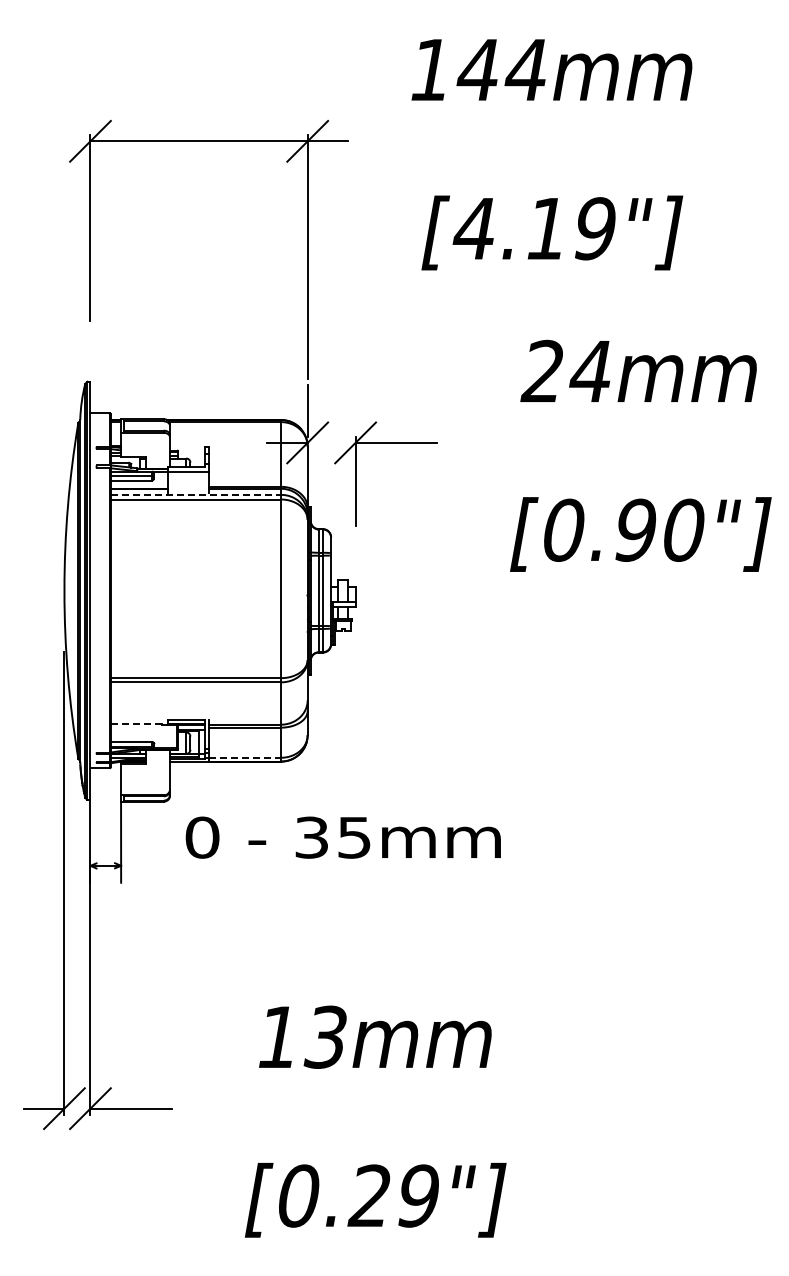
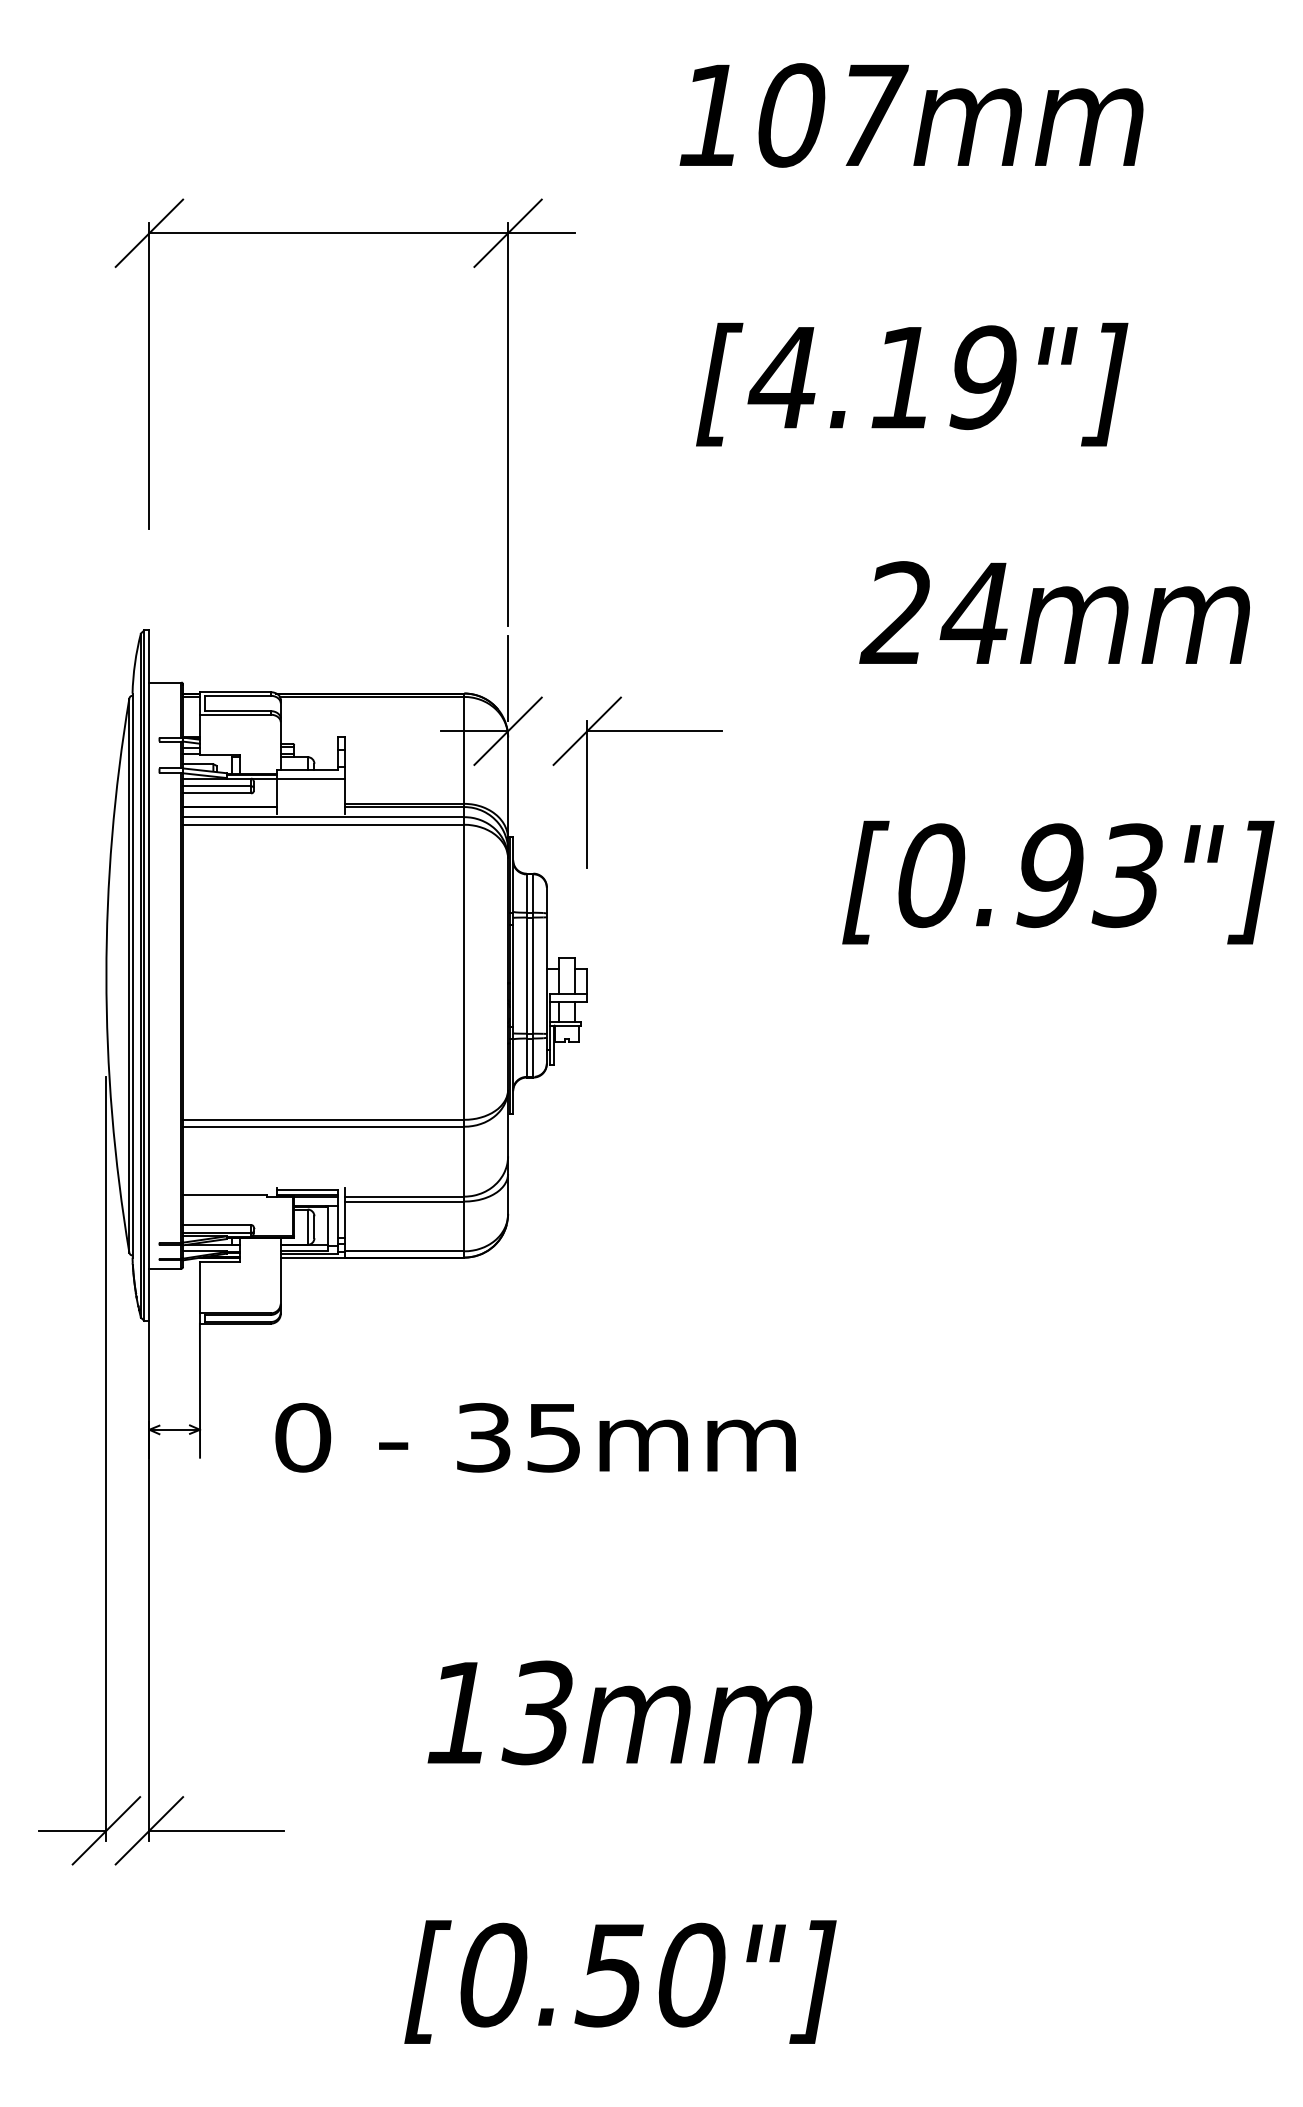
text: (503, 69) -> (831, 114), 144mm -> 107mm
line: (196, 494) -> (324, 816), dashed -> solid
text: (682, 529) -> (1127, 874), [0.90"] -> [0.93"]
line: (136, 723) -> (225, 1194), dashed -> solid
line: (245, 757) -> (405, 1250), dashed -> solid
text: (342, 837) -> (534, 1437), moved
text: (393, 1195) -> (649, 1974), [0.29"] -> [0.50"]

